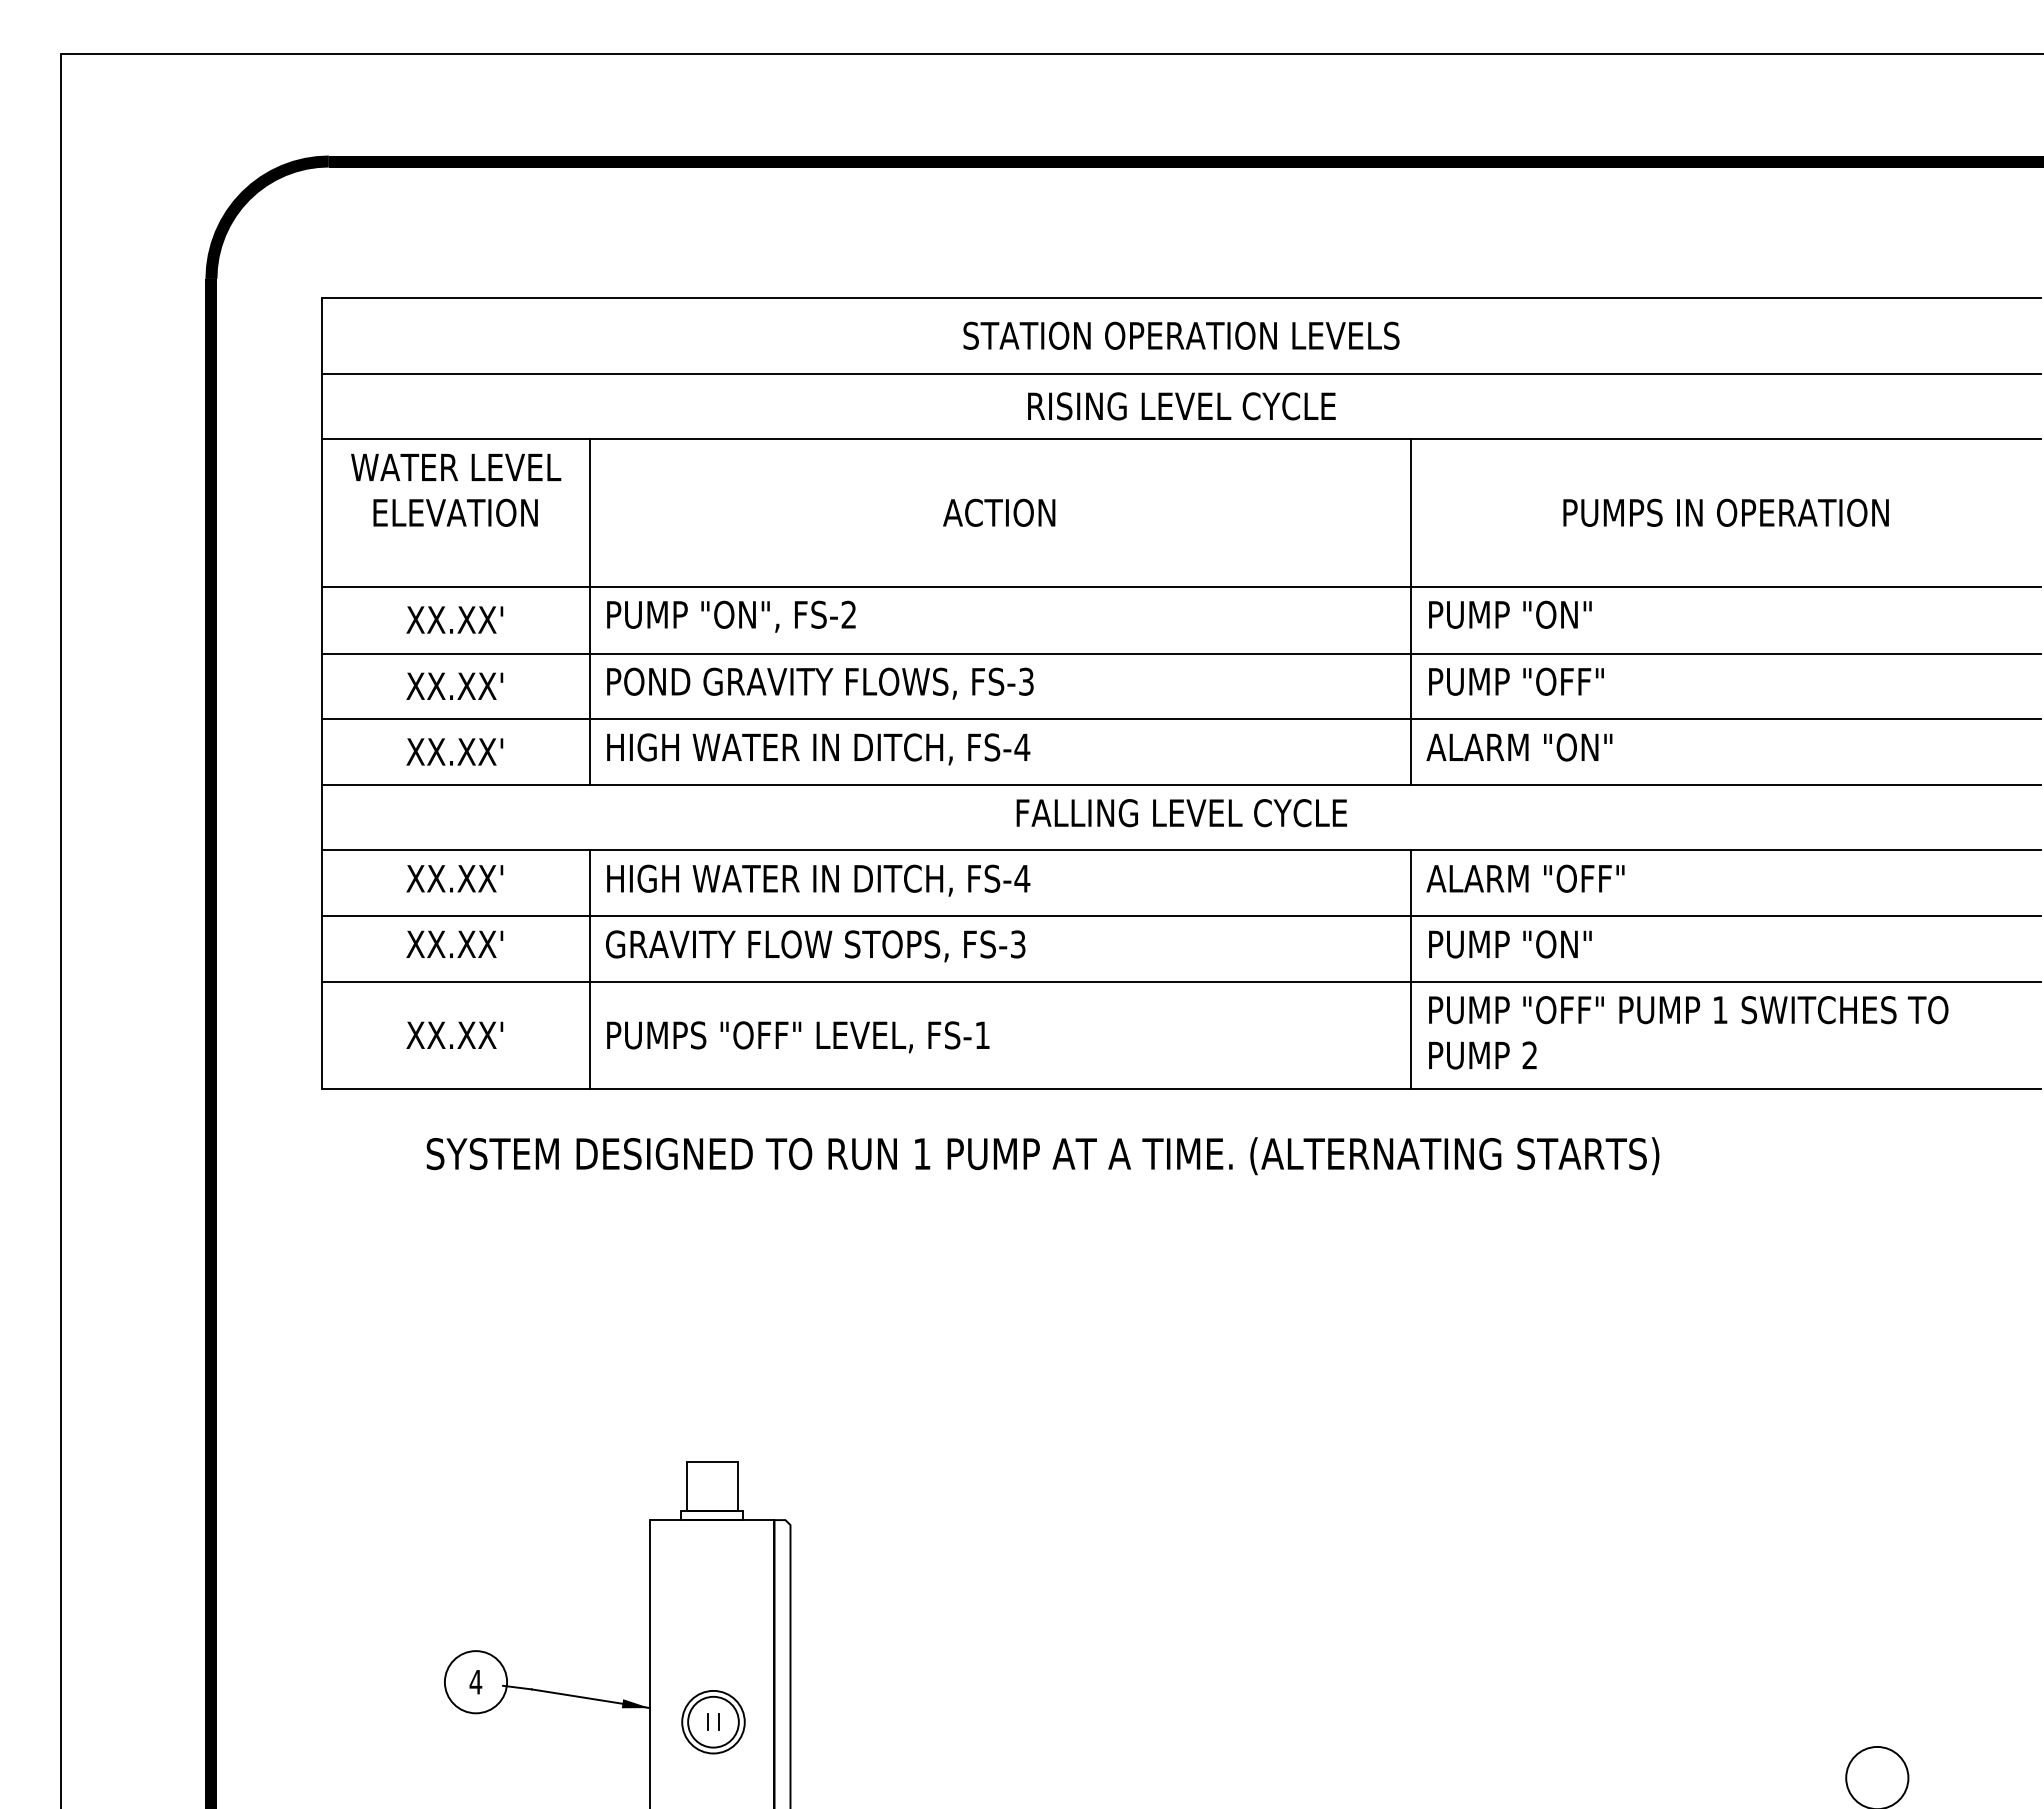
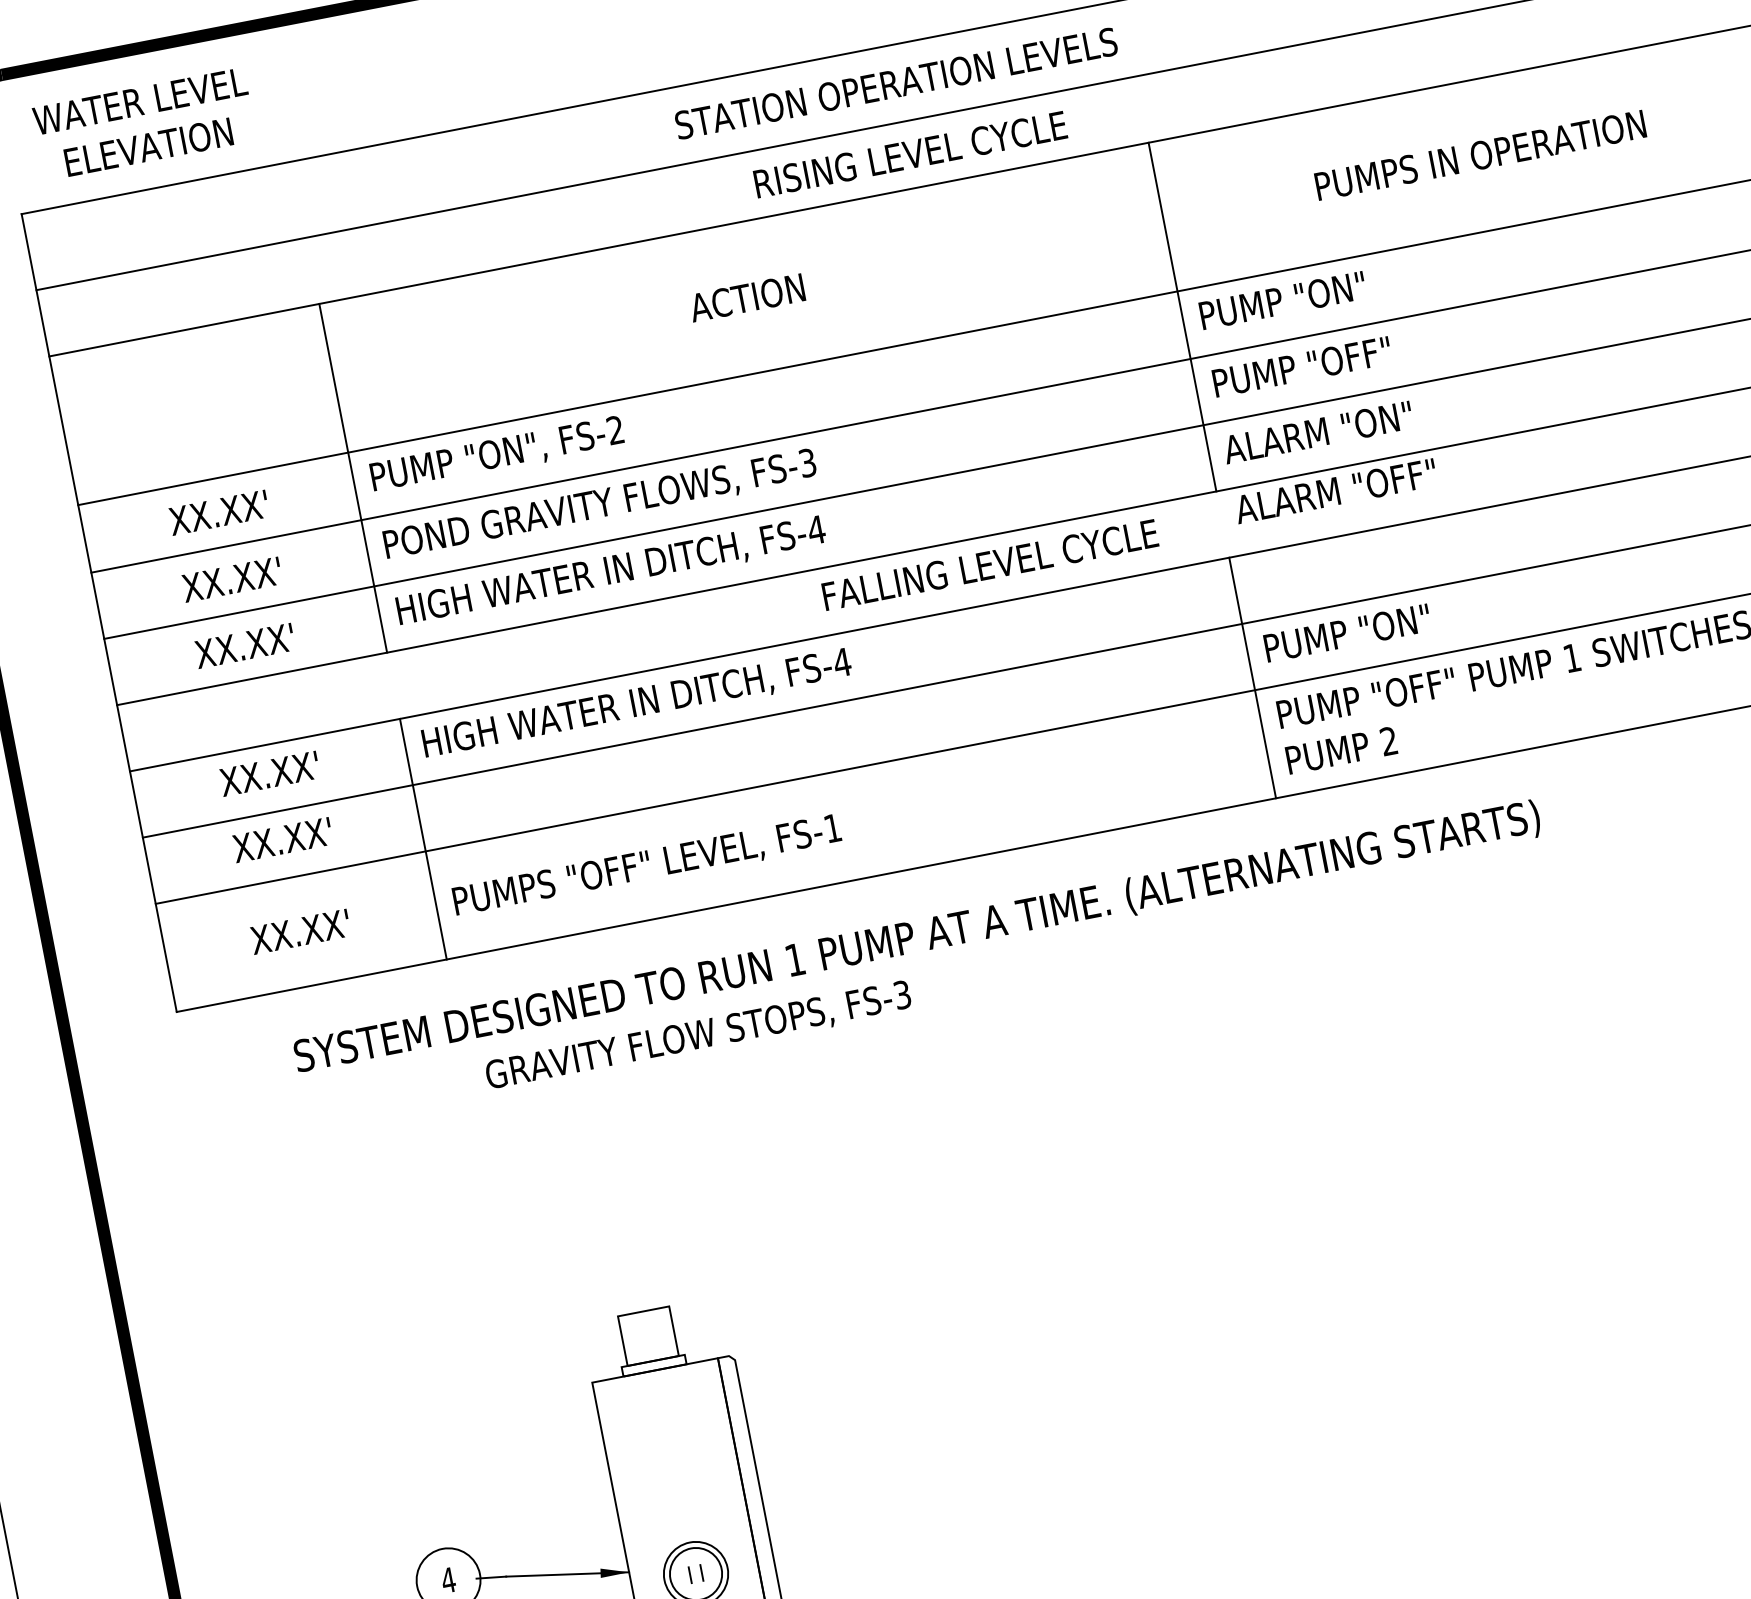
text: (456, 489) -> (145, 123), moved
text: (1525, 878) -> (1335, 490), moved
text: (815, 946) -> (698, 1036), moved

